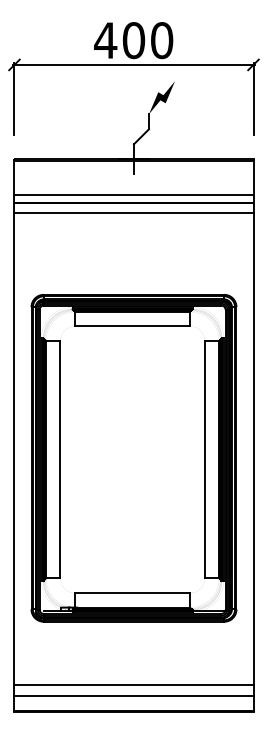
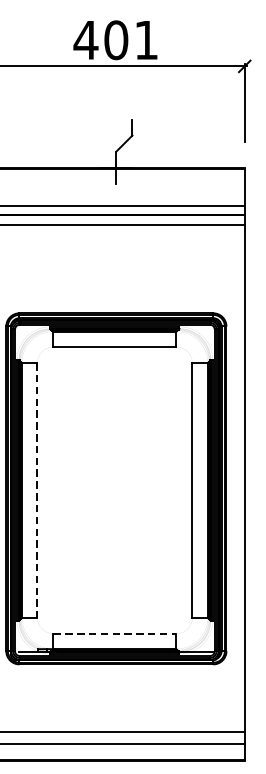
text: (162, 40) -> (146, 40), 400 -> 401
fill: (161, 97) -> (145, 101), removed
line: (60, 459) -> (37, 490), solid -> dashed
line: (133, 593) -> (115, 634), solid -> dashed

